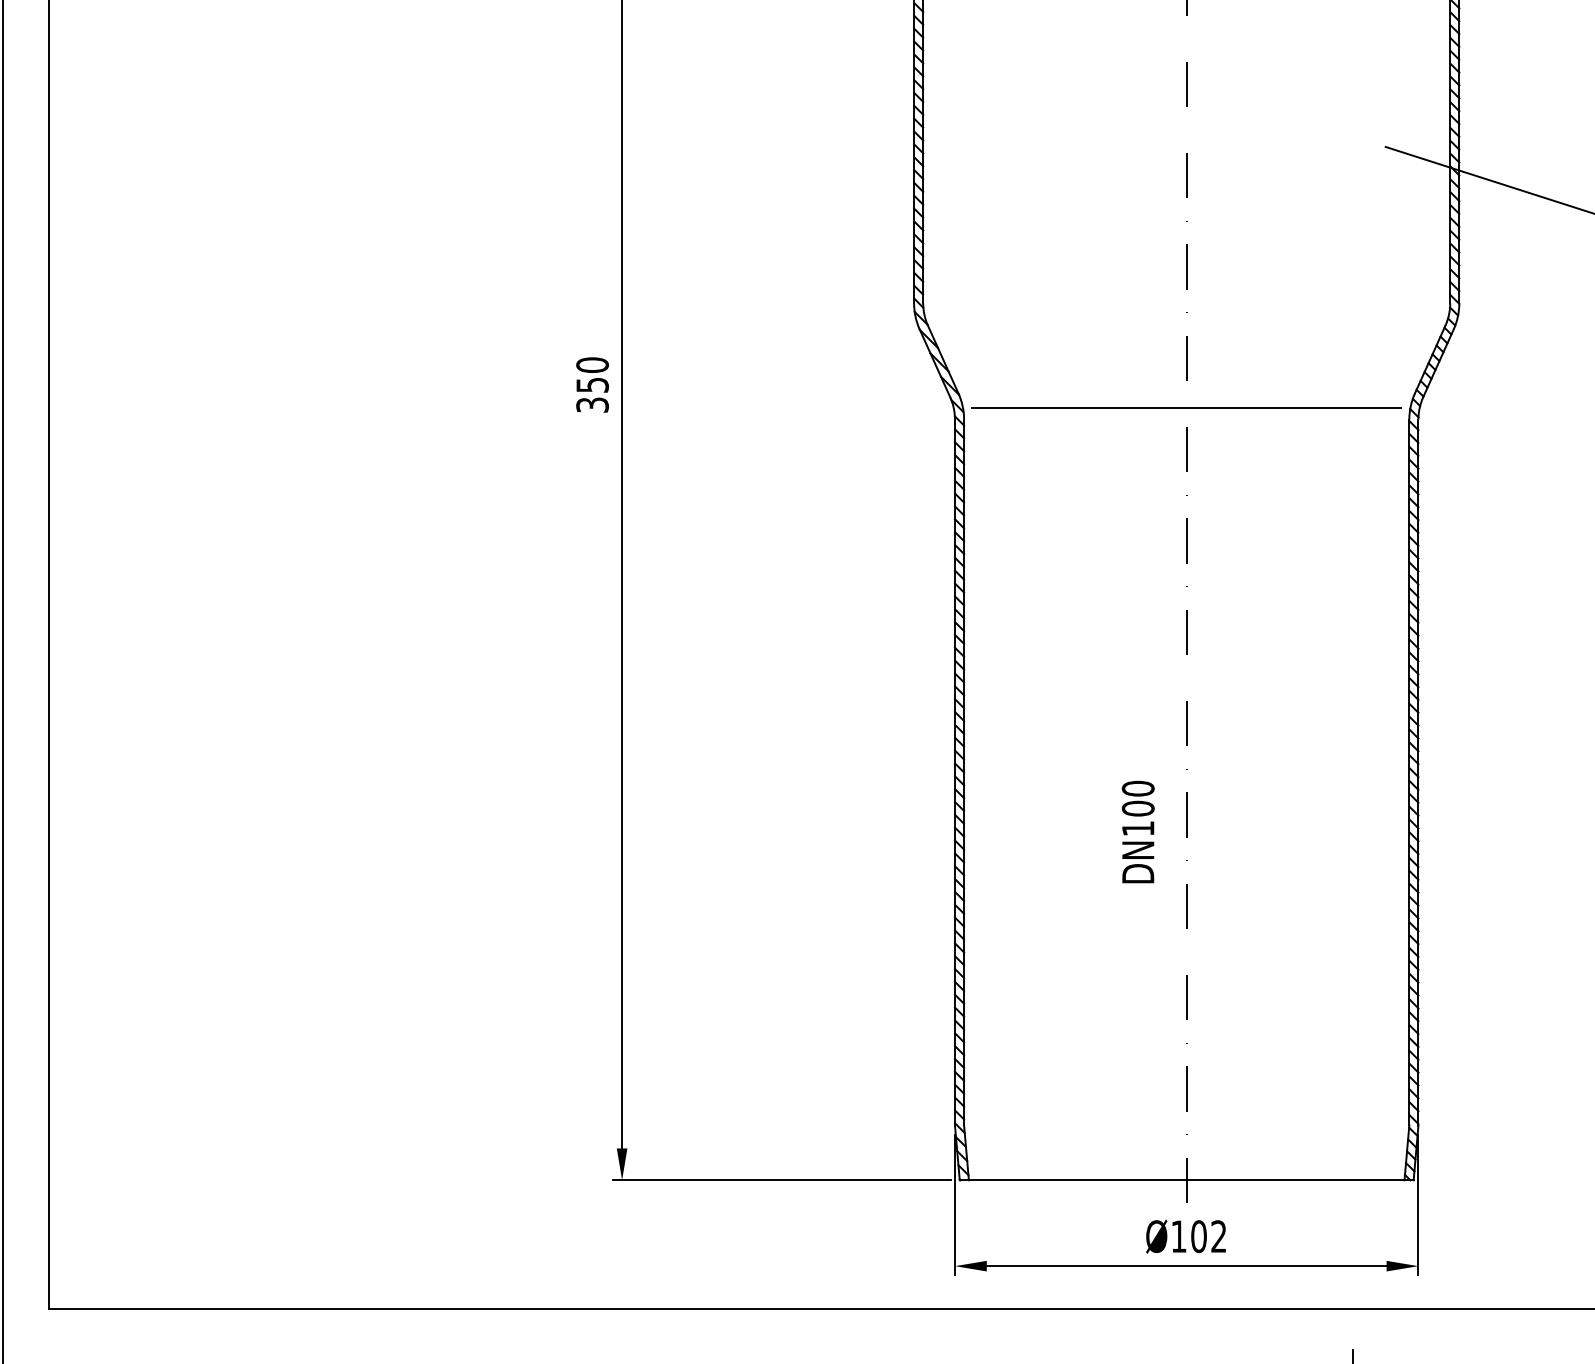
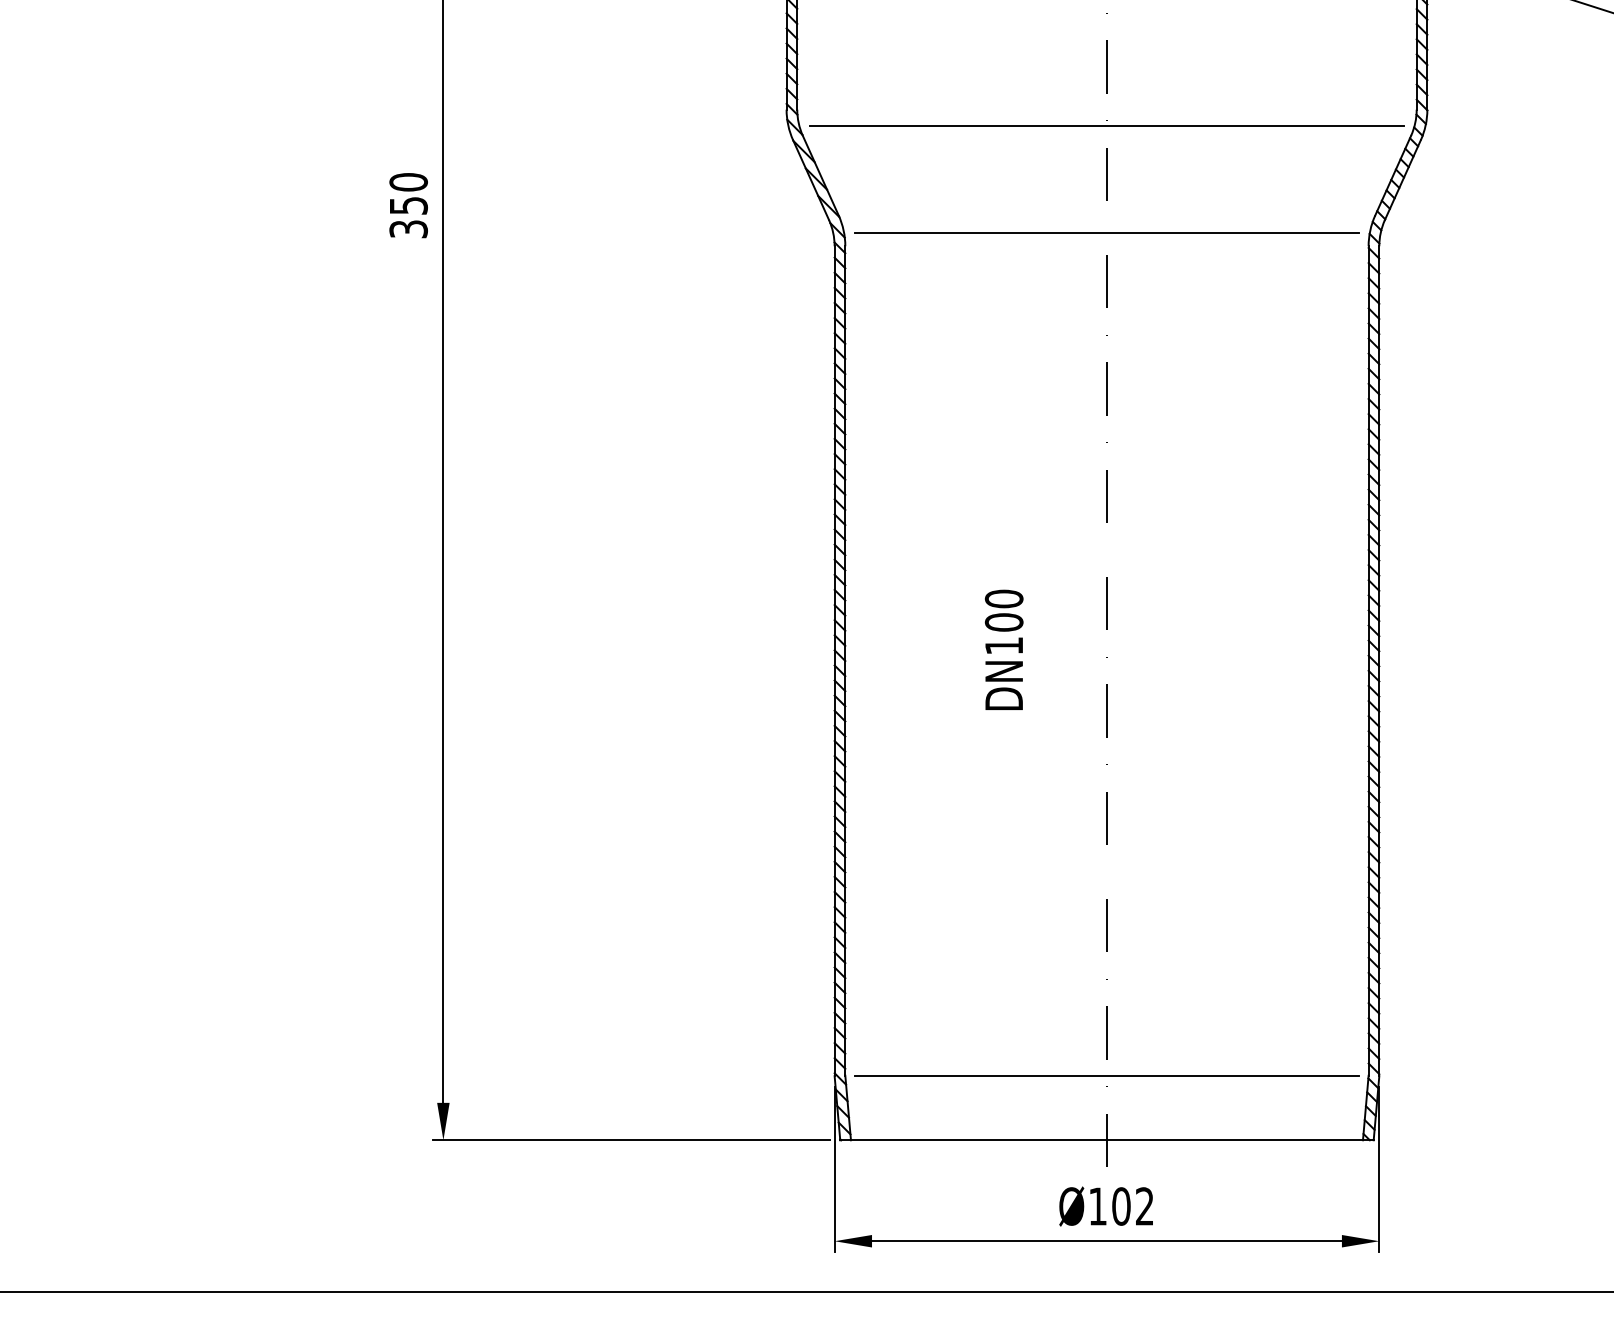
line: (1186, 317) -> (1106, 126), added
text: (1137, 831) -> (1003, 649), moved
line: (1186, 1125) -> (1106, 1075), added

